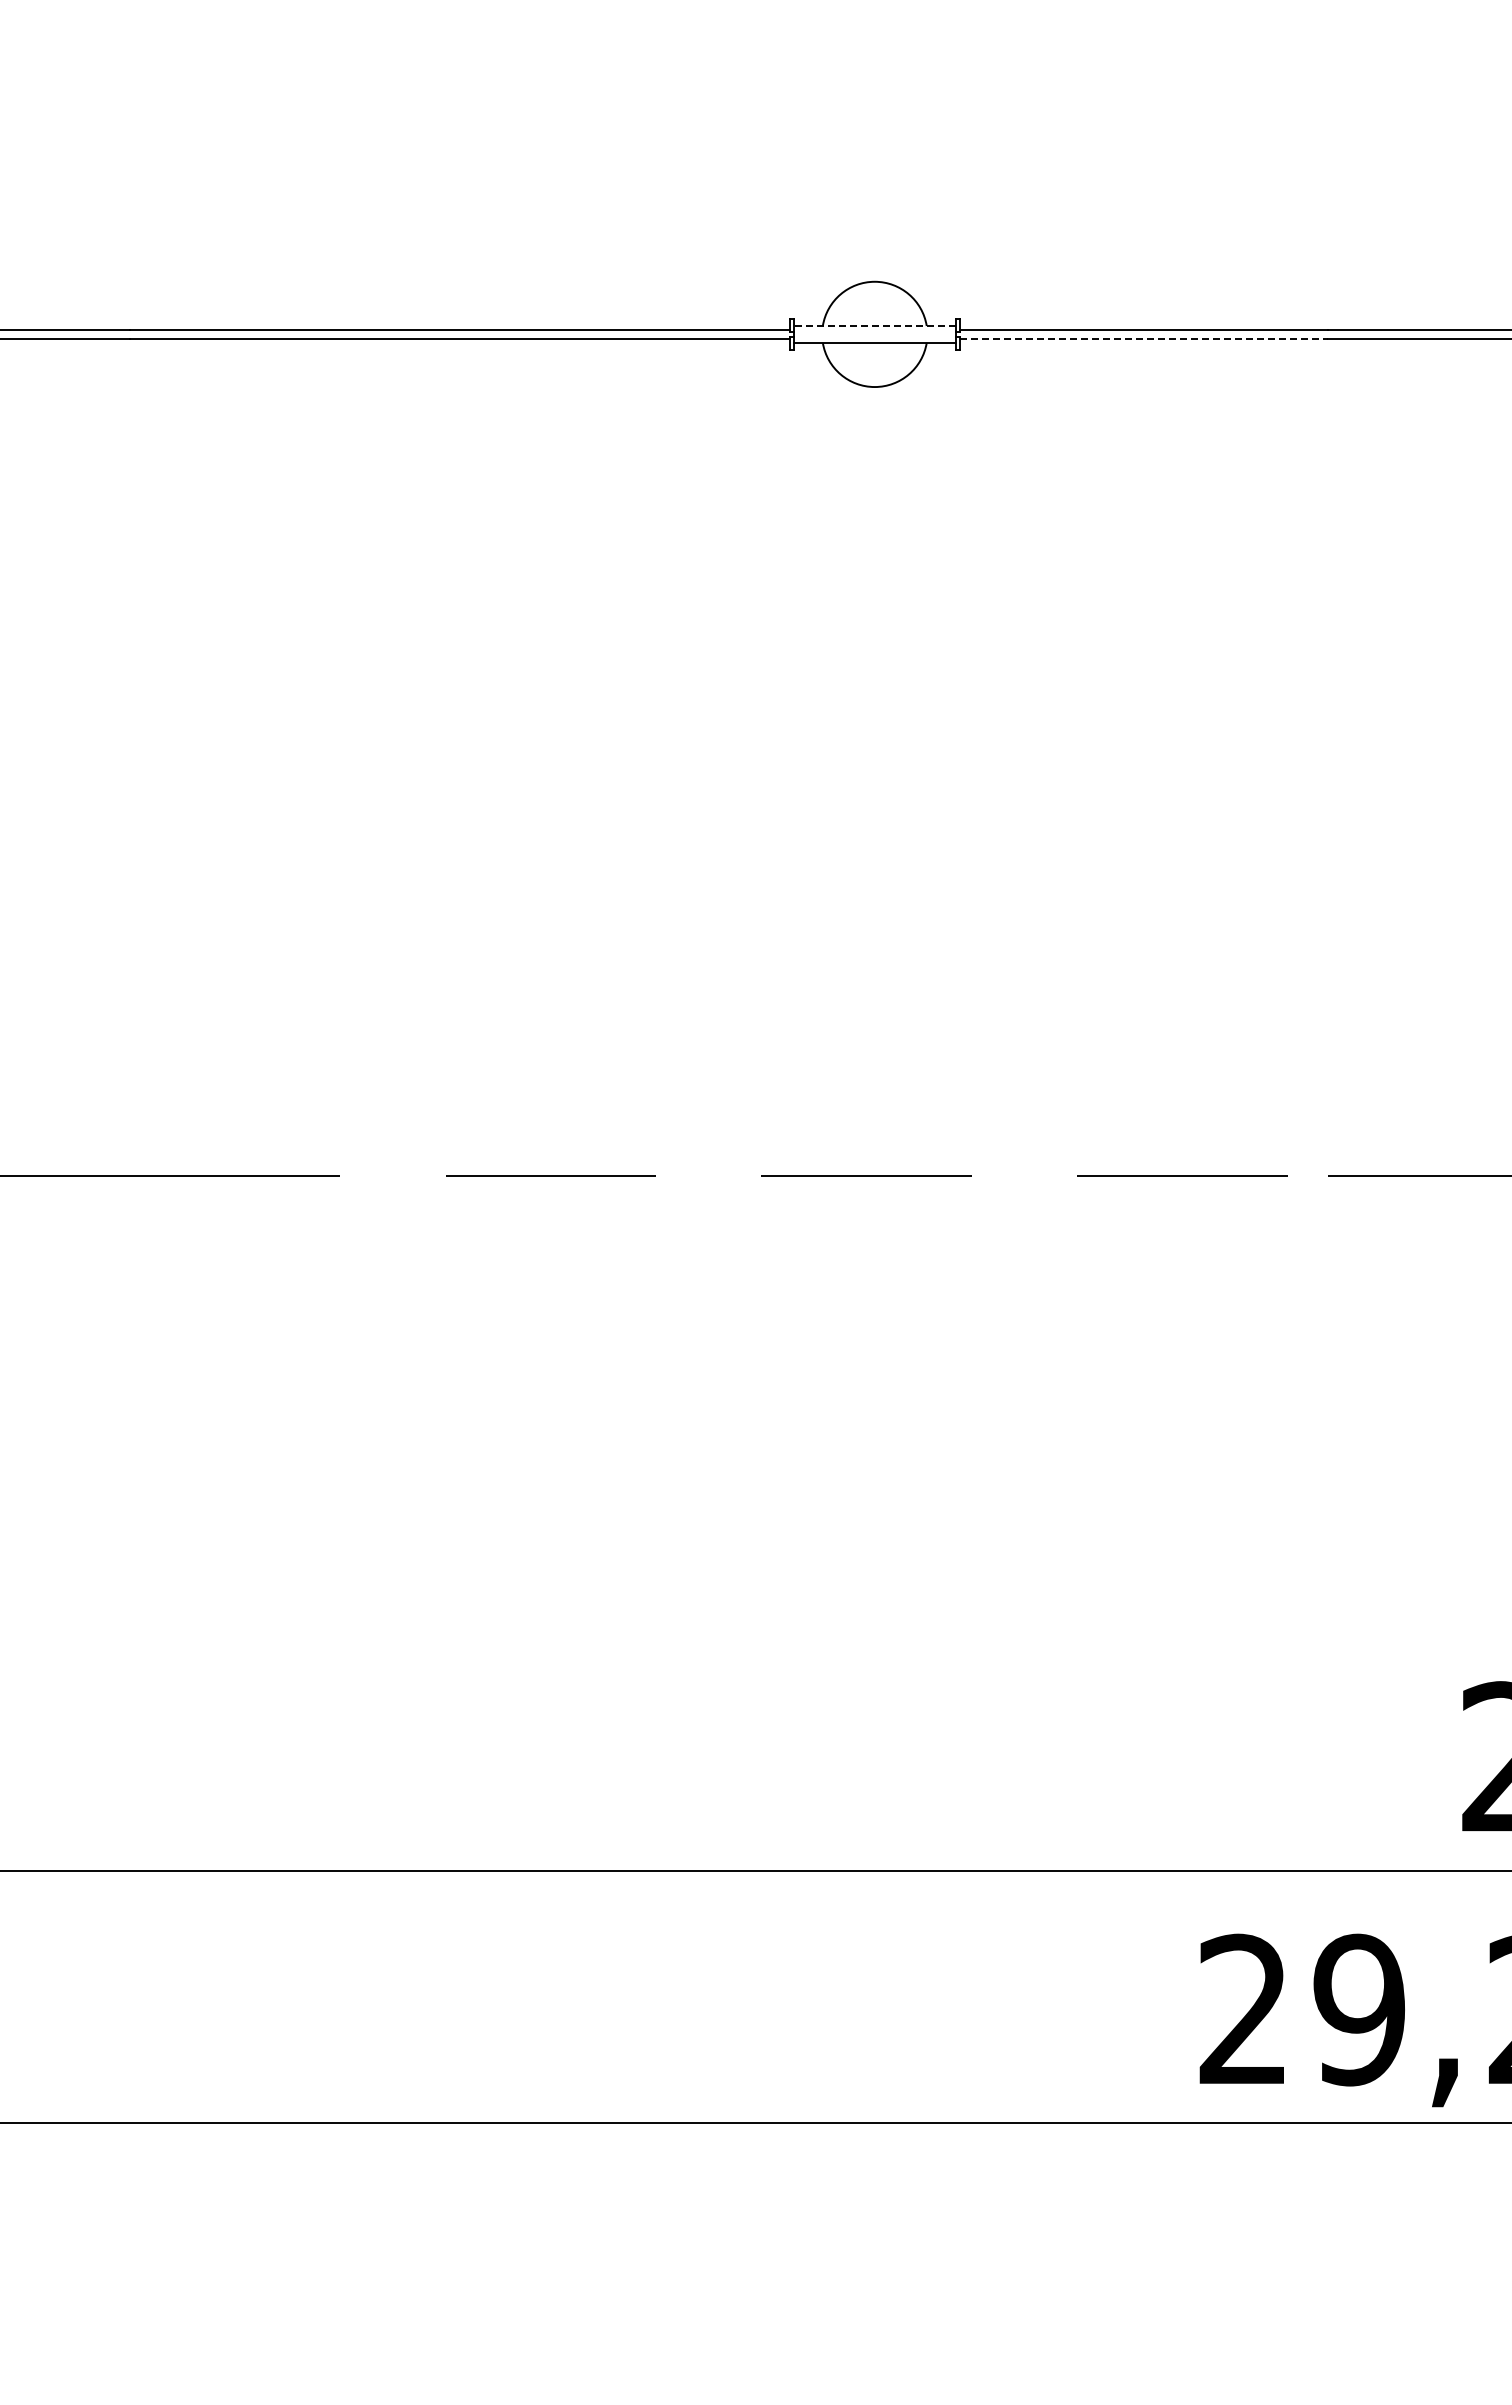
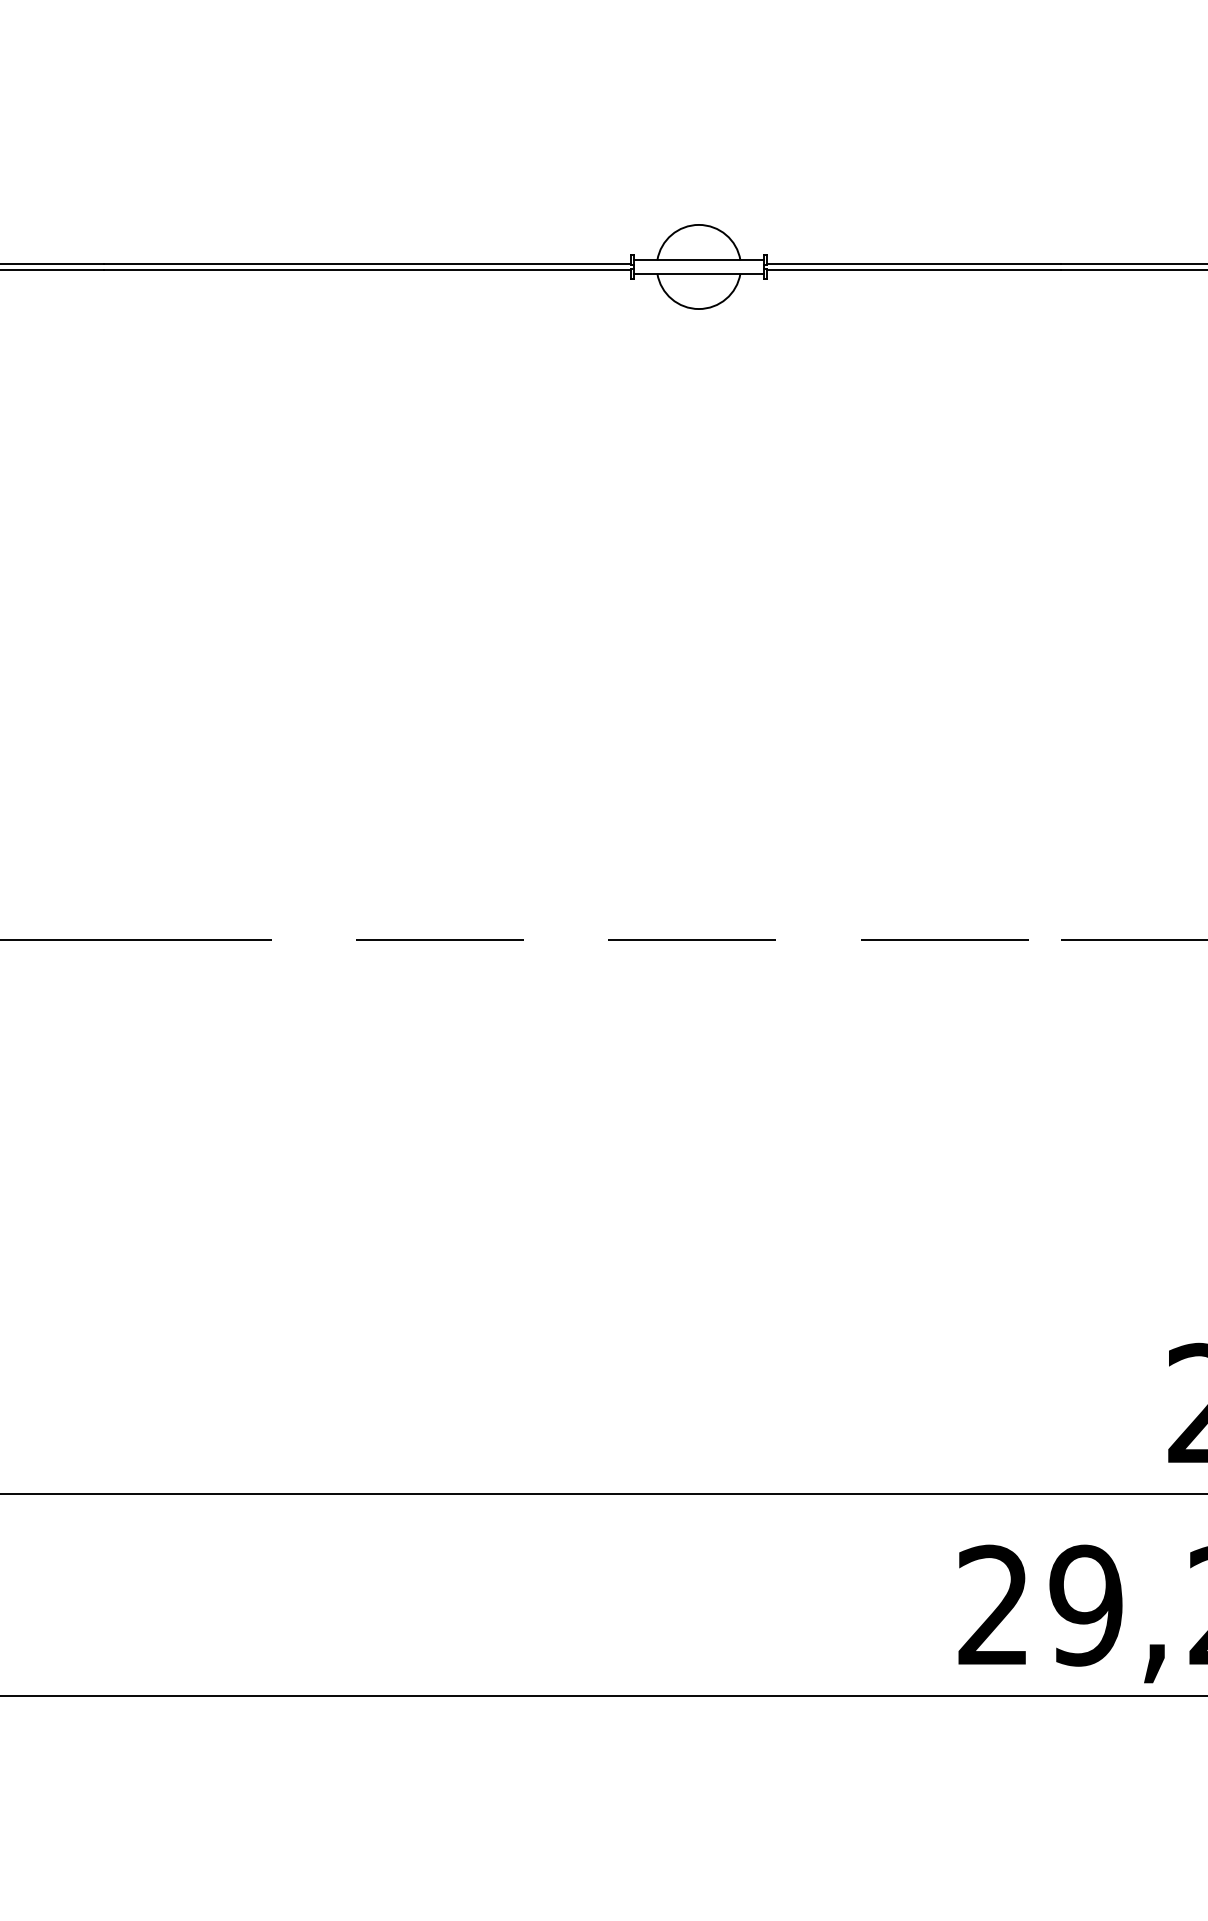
line: (874, 326) -> (698, 260), dashed -> solid
line: (1143, 338) -> (913, 270), dashed -> solid

